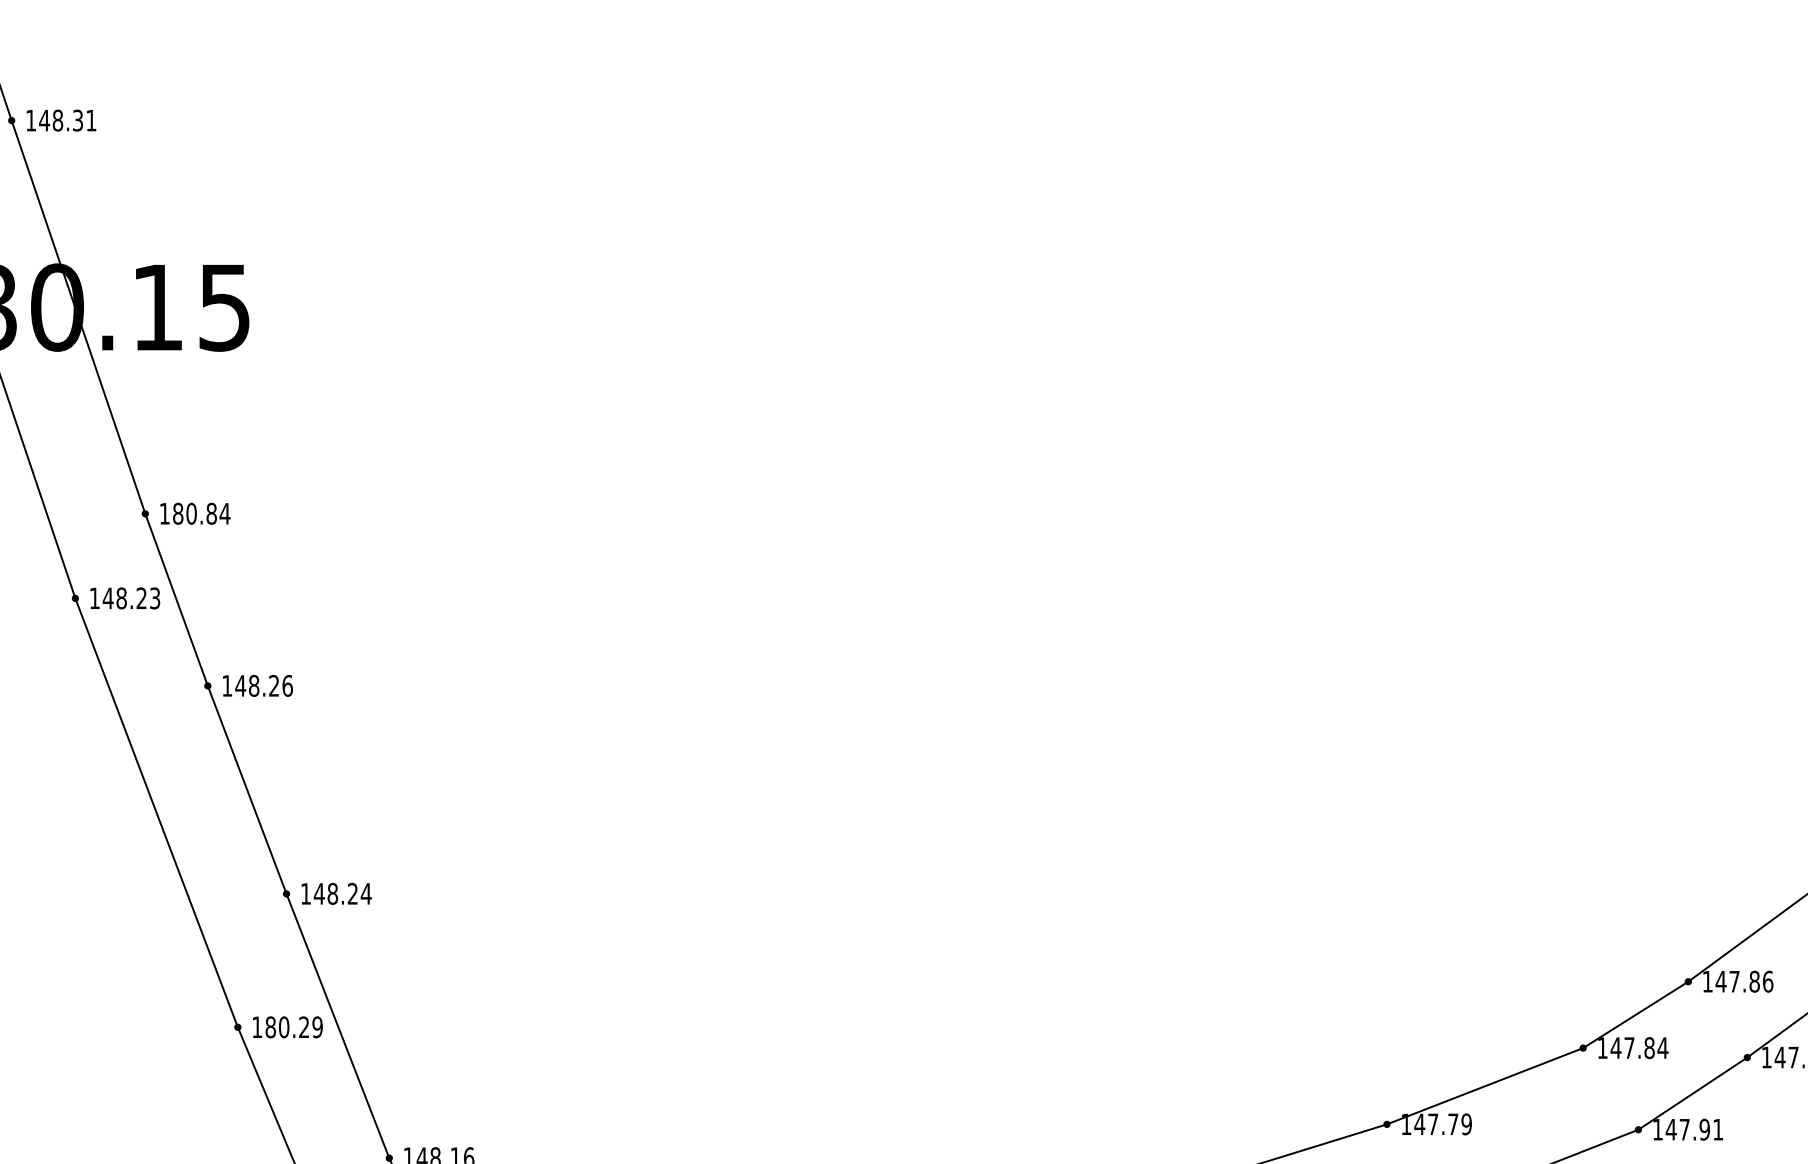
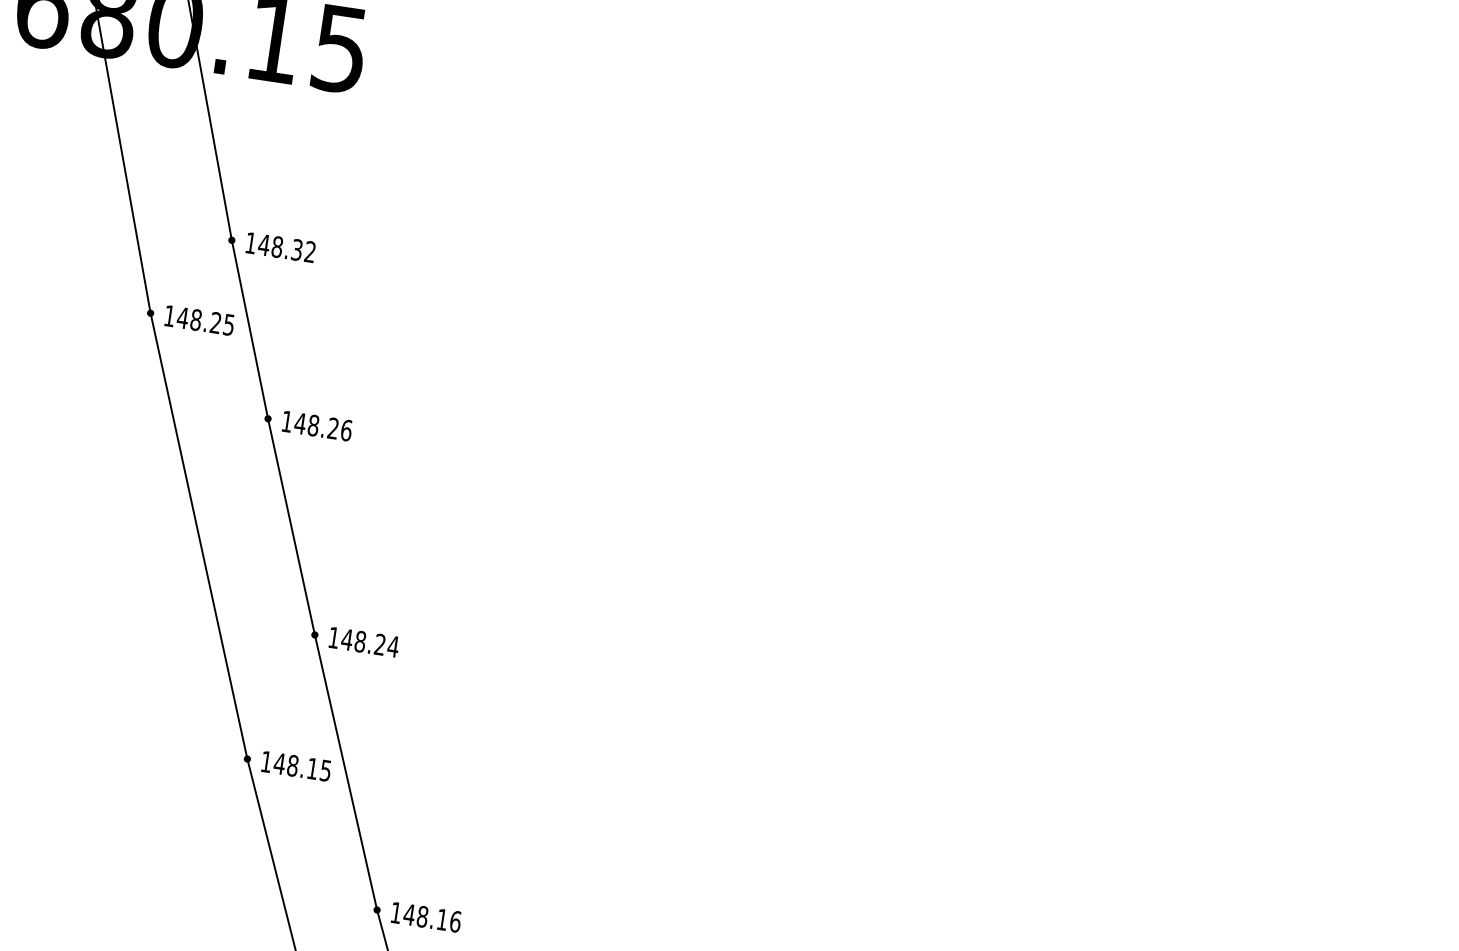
text: (201, 513) -> (287, 248), 180.84 -> 148.32
text: (155, 597) -> (229, 324), 148.23 -> 148.25
text: (293, 1027) -> (302, 767), 180.29 -> 148.15

